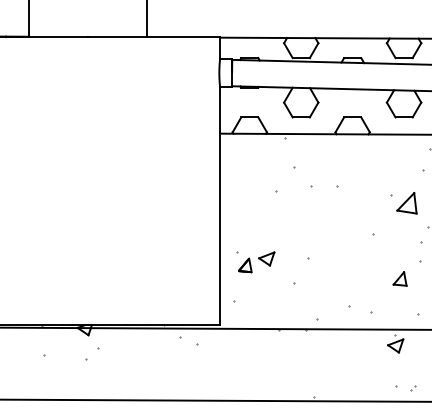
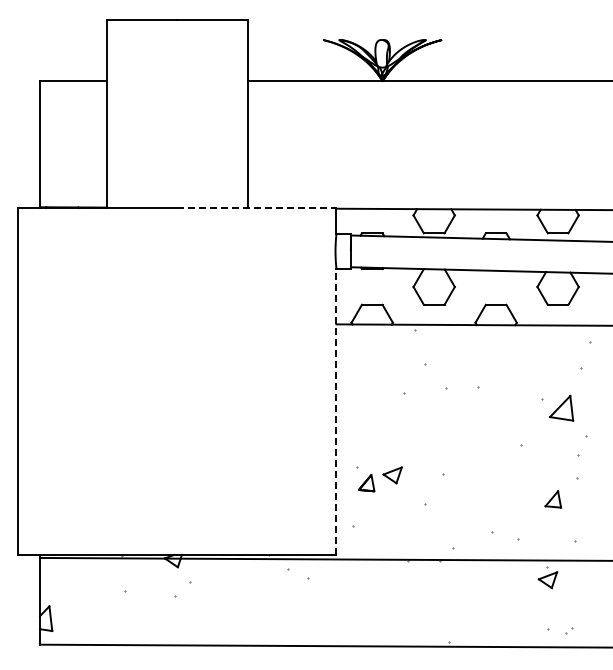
line: (153, 37) -> (256, 208), solid -> dashed
line: (220, 205) -> (336, 411), solid -> dashed

